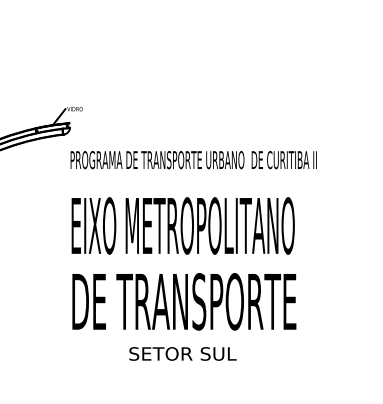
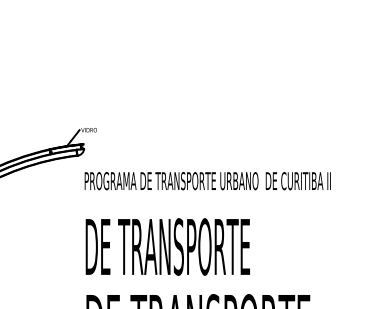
text: (183, 225) -> (197, 246), EIXO METROPOLITANO -> DE TRANSPORTE

